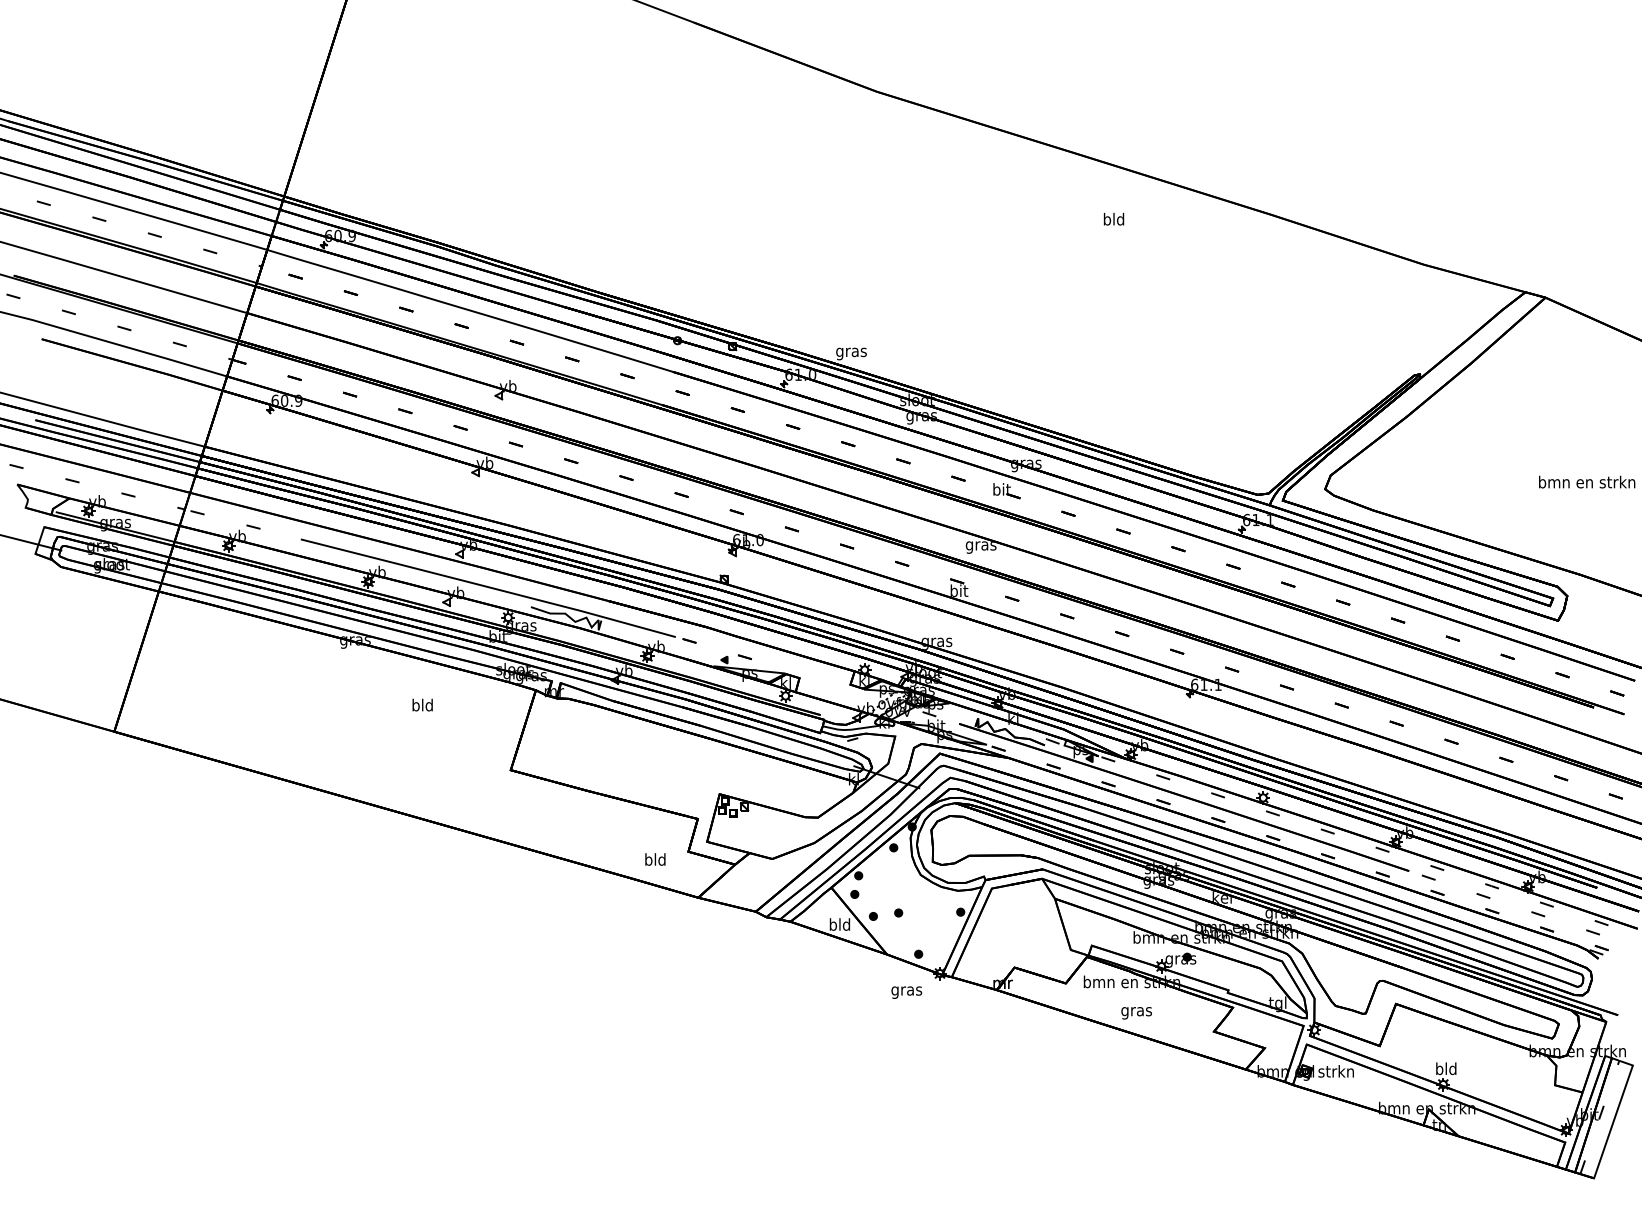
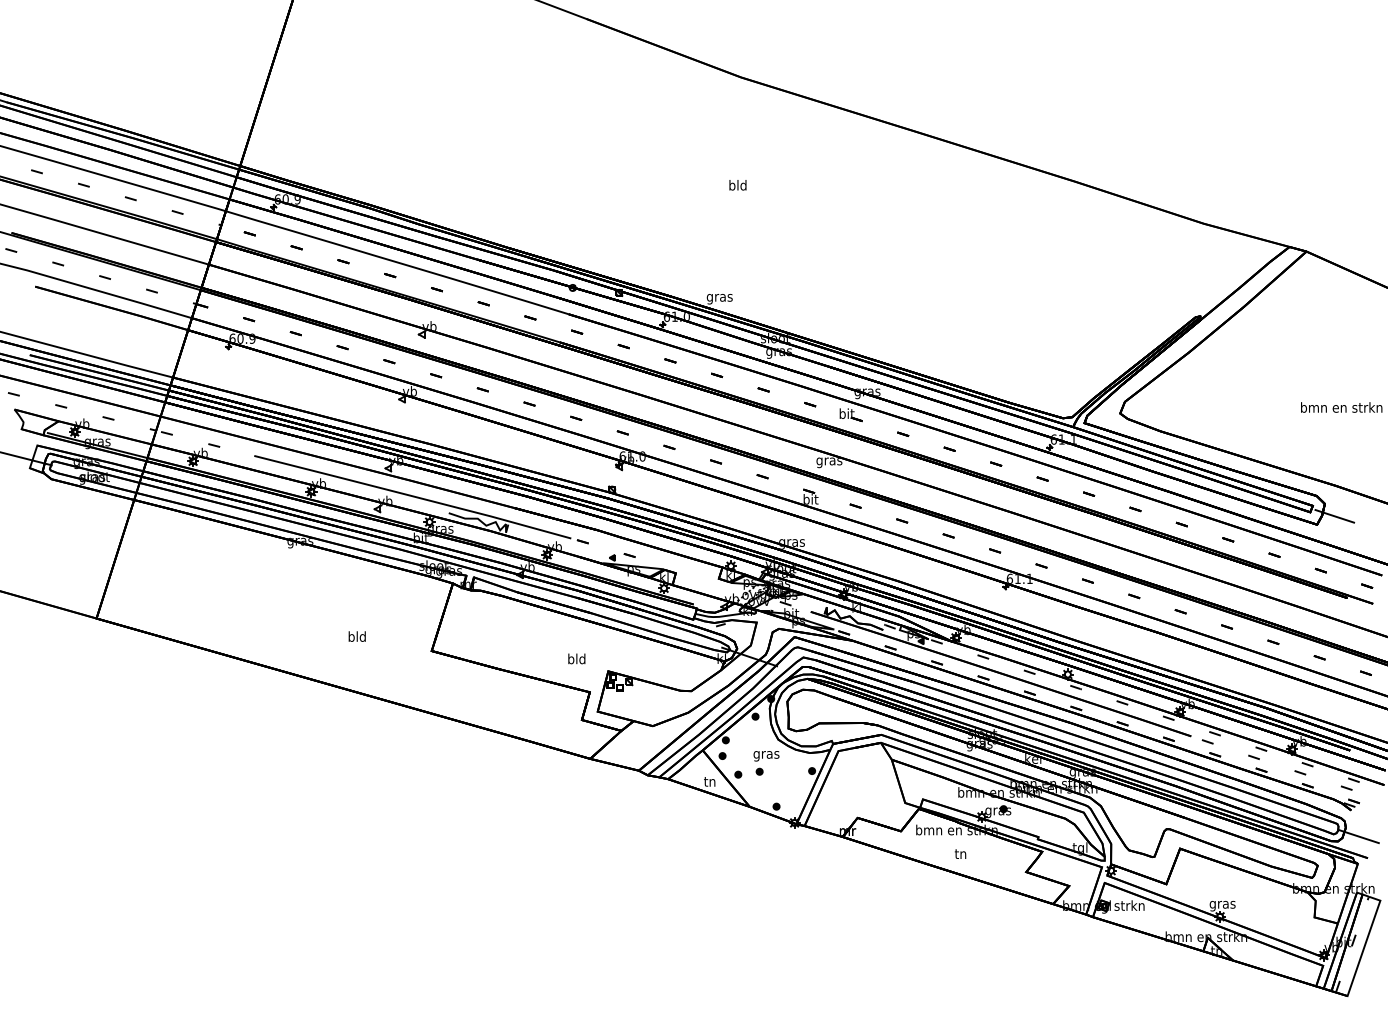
text: (1113, 219) -> (737, 185), moved
line: (1578, 610) -> (1334, 516), added
text: (422, 704) -> (357, 636), moved
text: (655, 859) -> (576, 658), moved
text: (839, 924) -> (709, 781), bld -> tn
line: (1607, 989) -> (1358, 836), added
text: (906, 992) -> (766, 756), moved
text: (1136, 1011) -> (960, 855), gras -> tn
text: (1446, 1070) -> (1222, 904), bld -> gras

